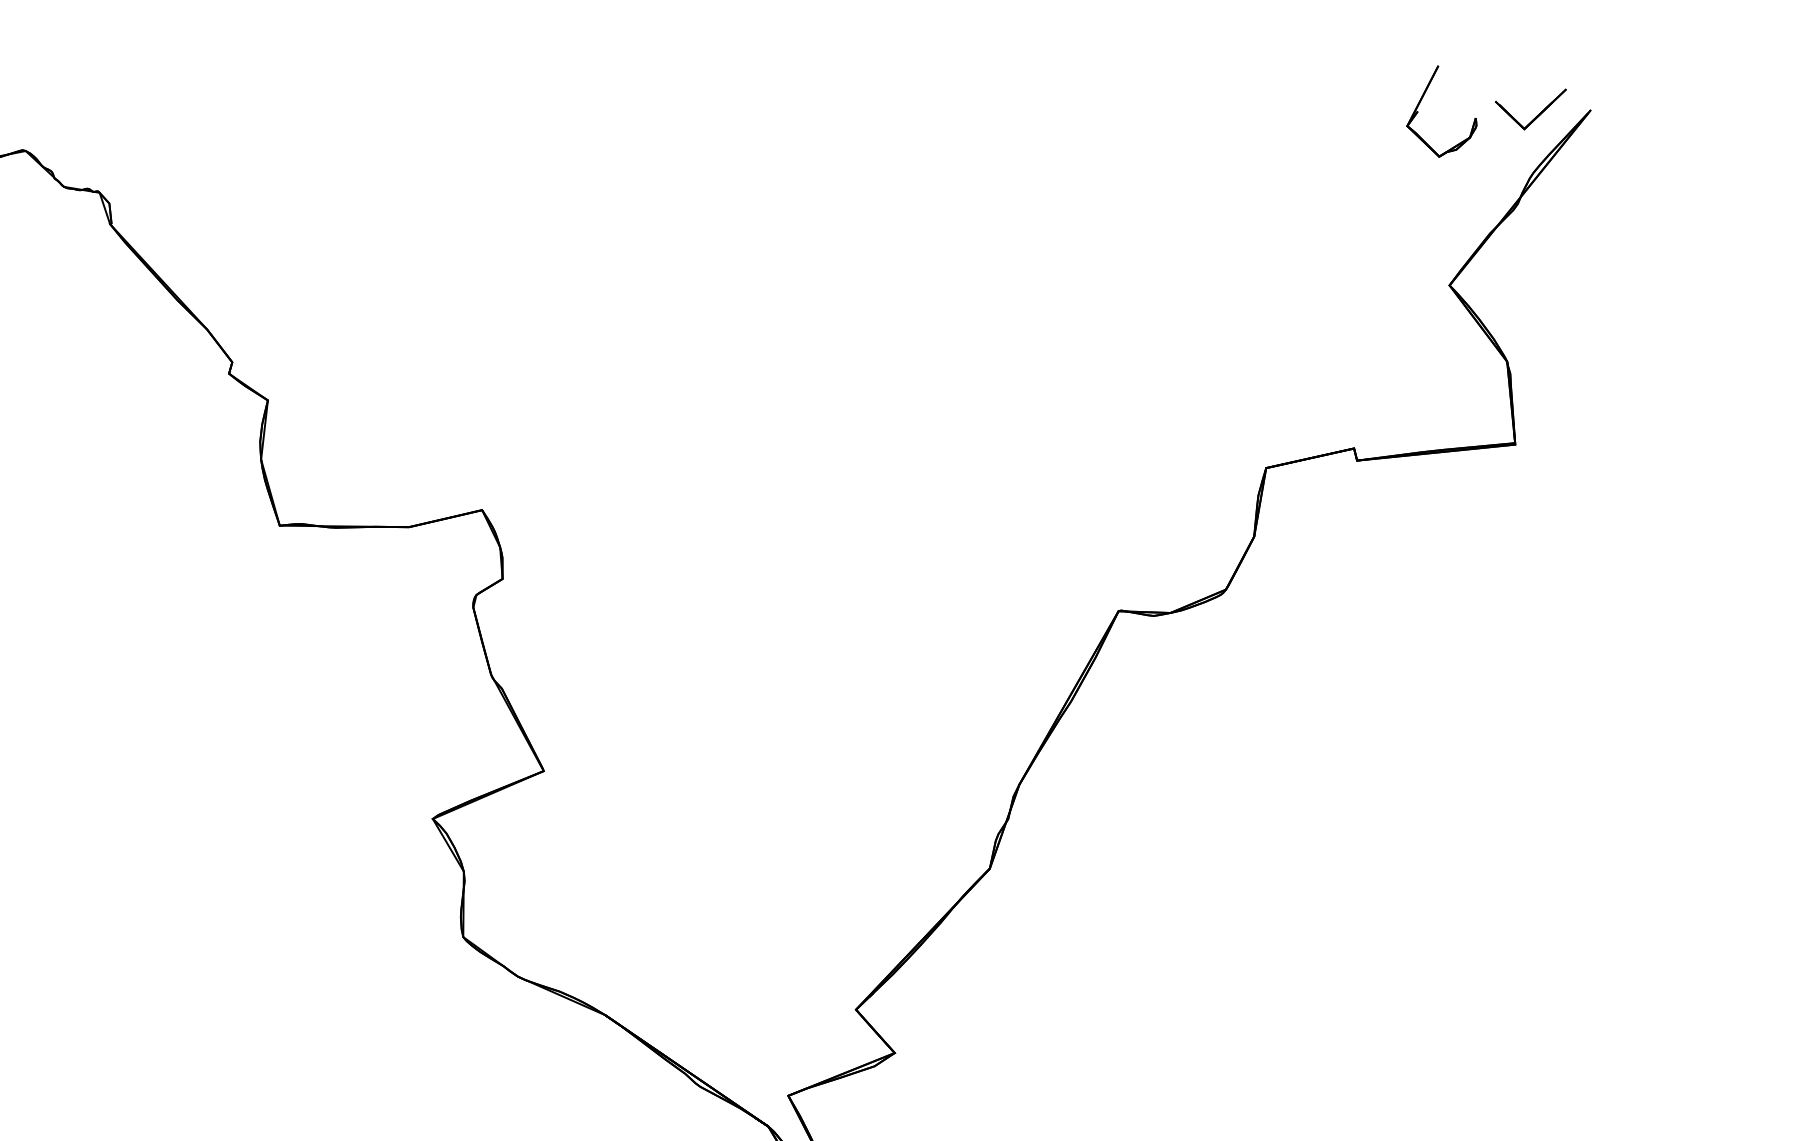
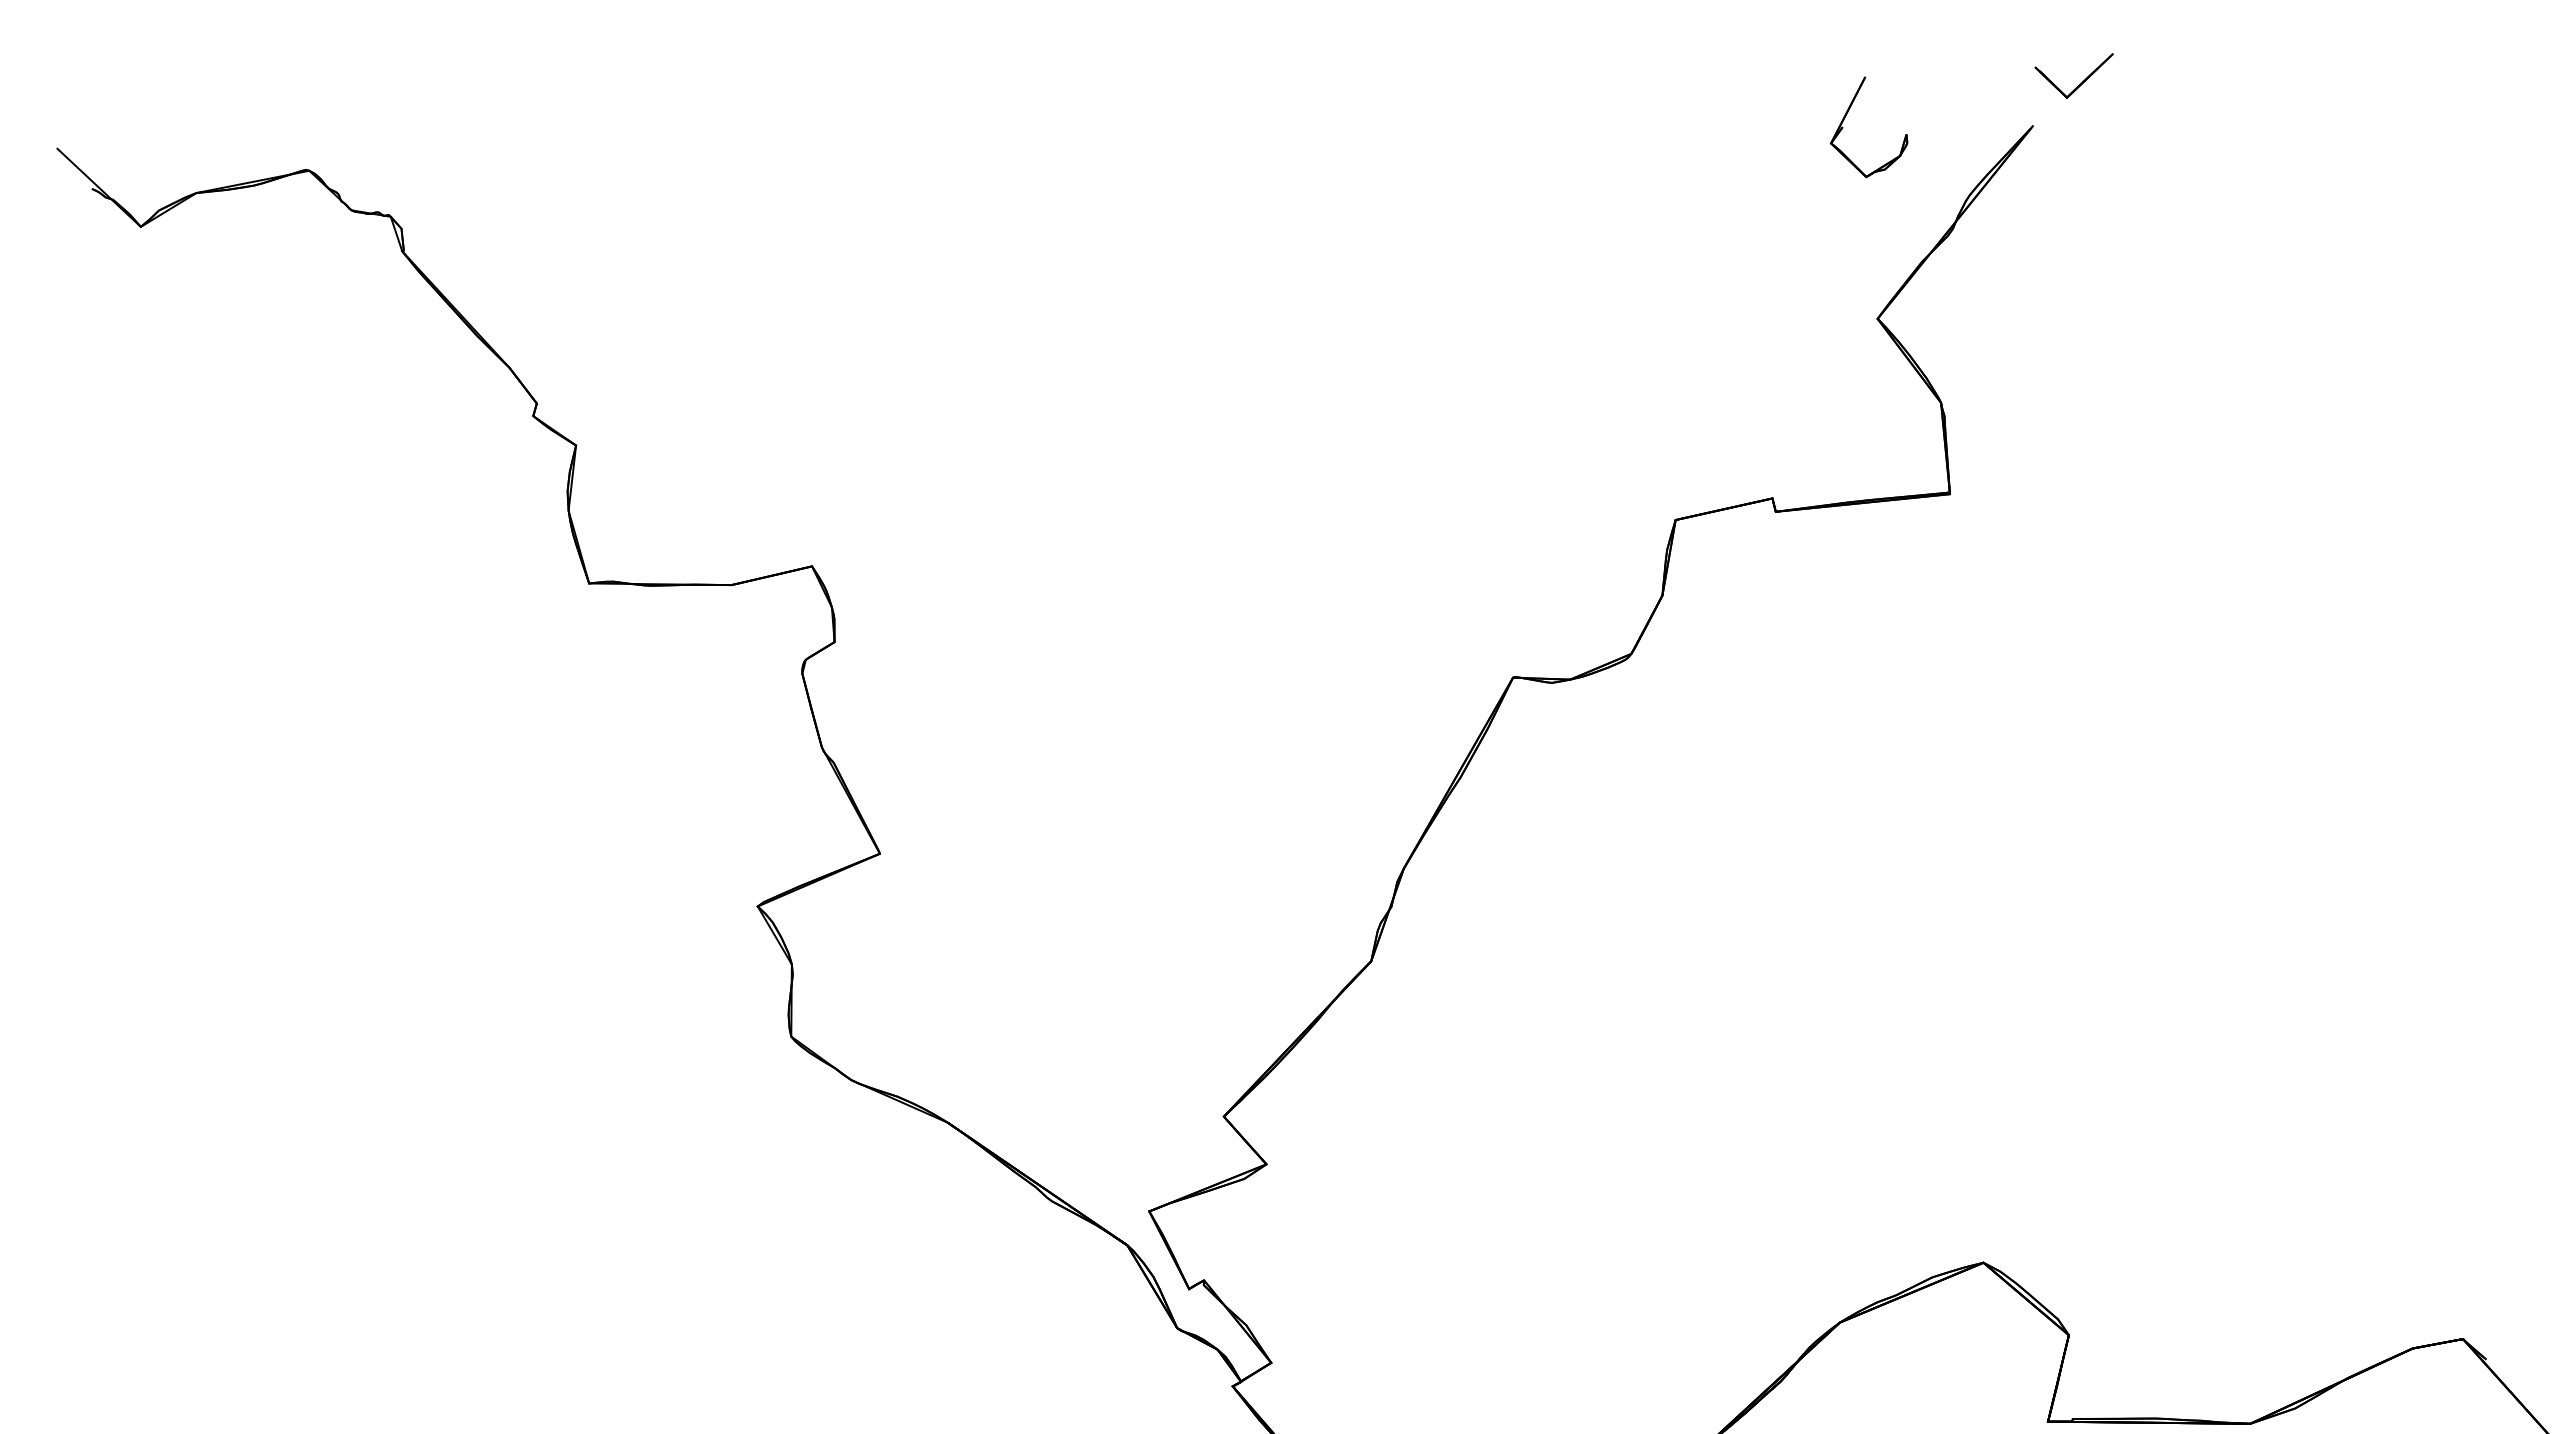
part: (1537, 115) -> (2081, 82), moved

